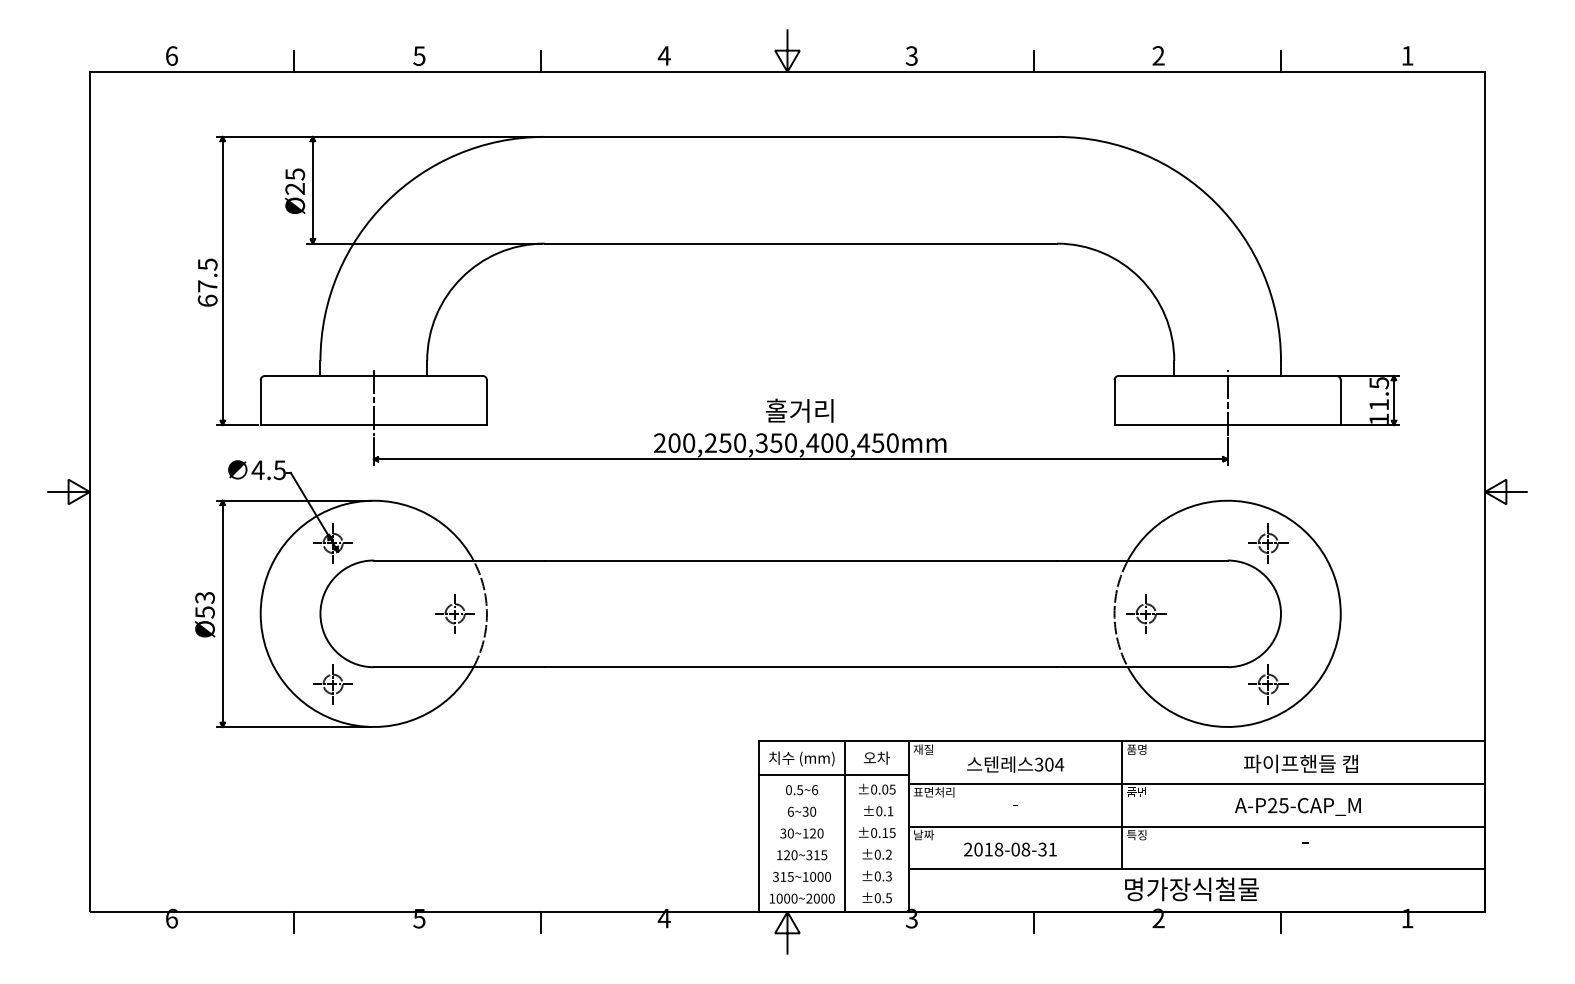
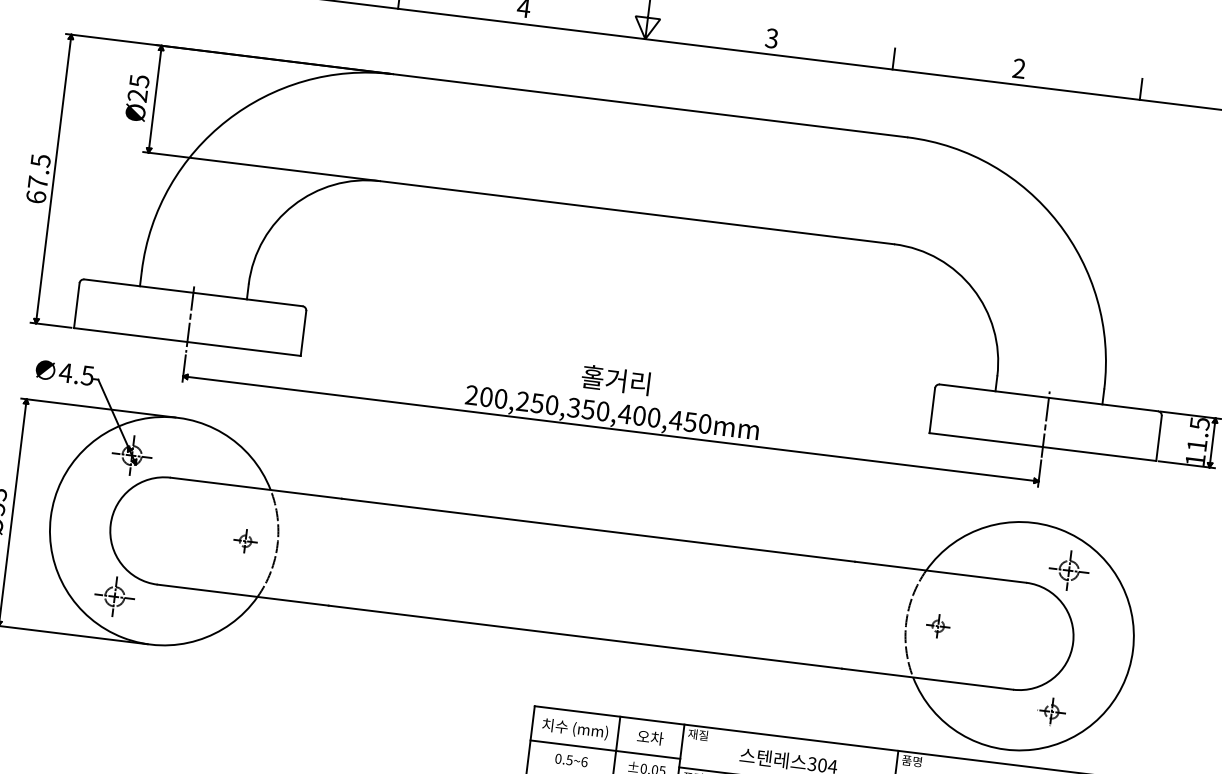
part: (454, 613) -> (245, 540), size x0.6
part: (1146, 613) -> (938, 625), size x0.6
part: (1268, 684) -> (1051, 712), size x0.7

